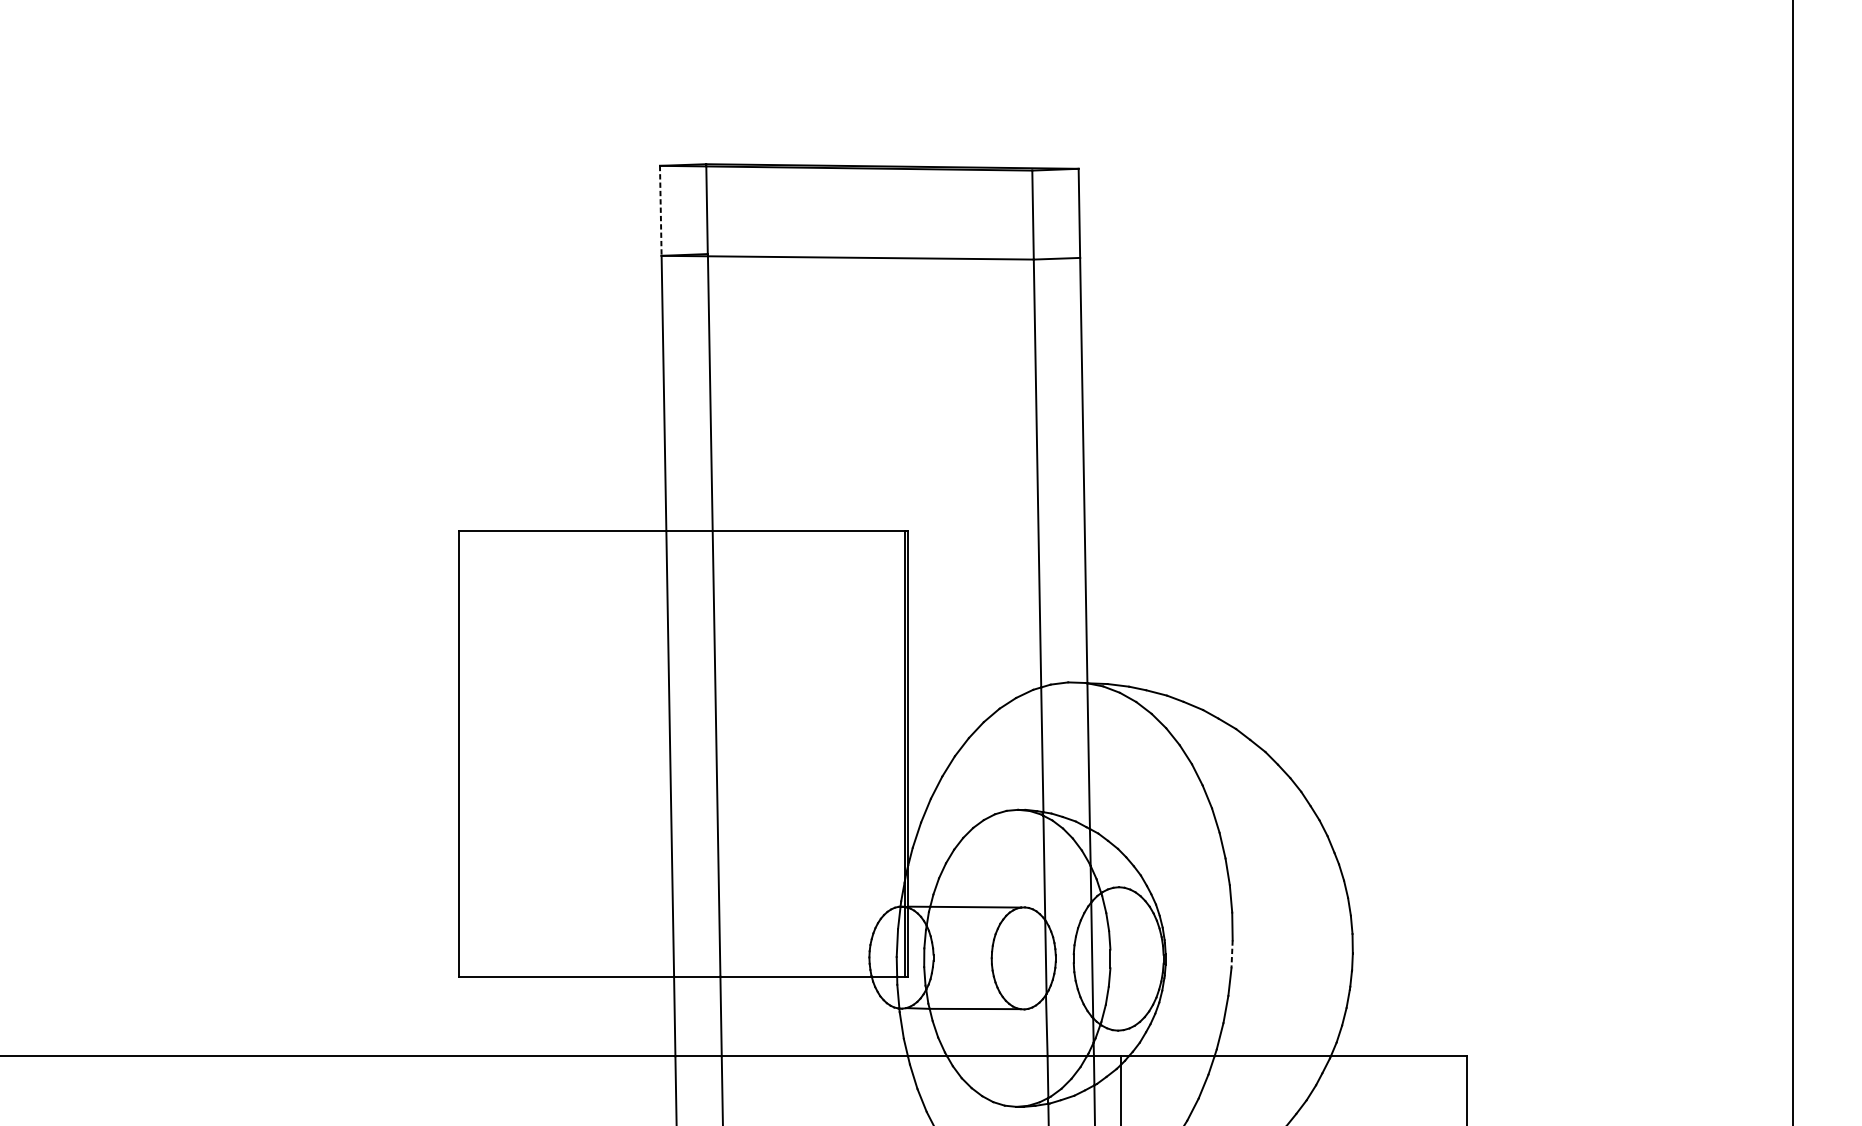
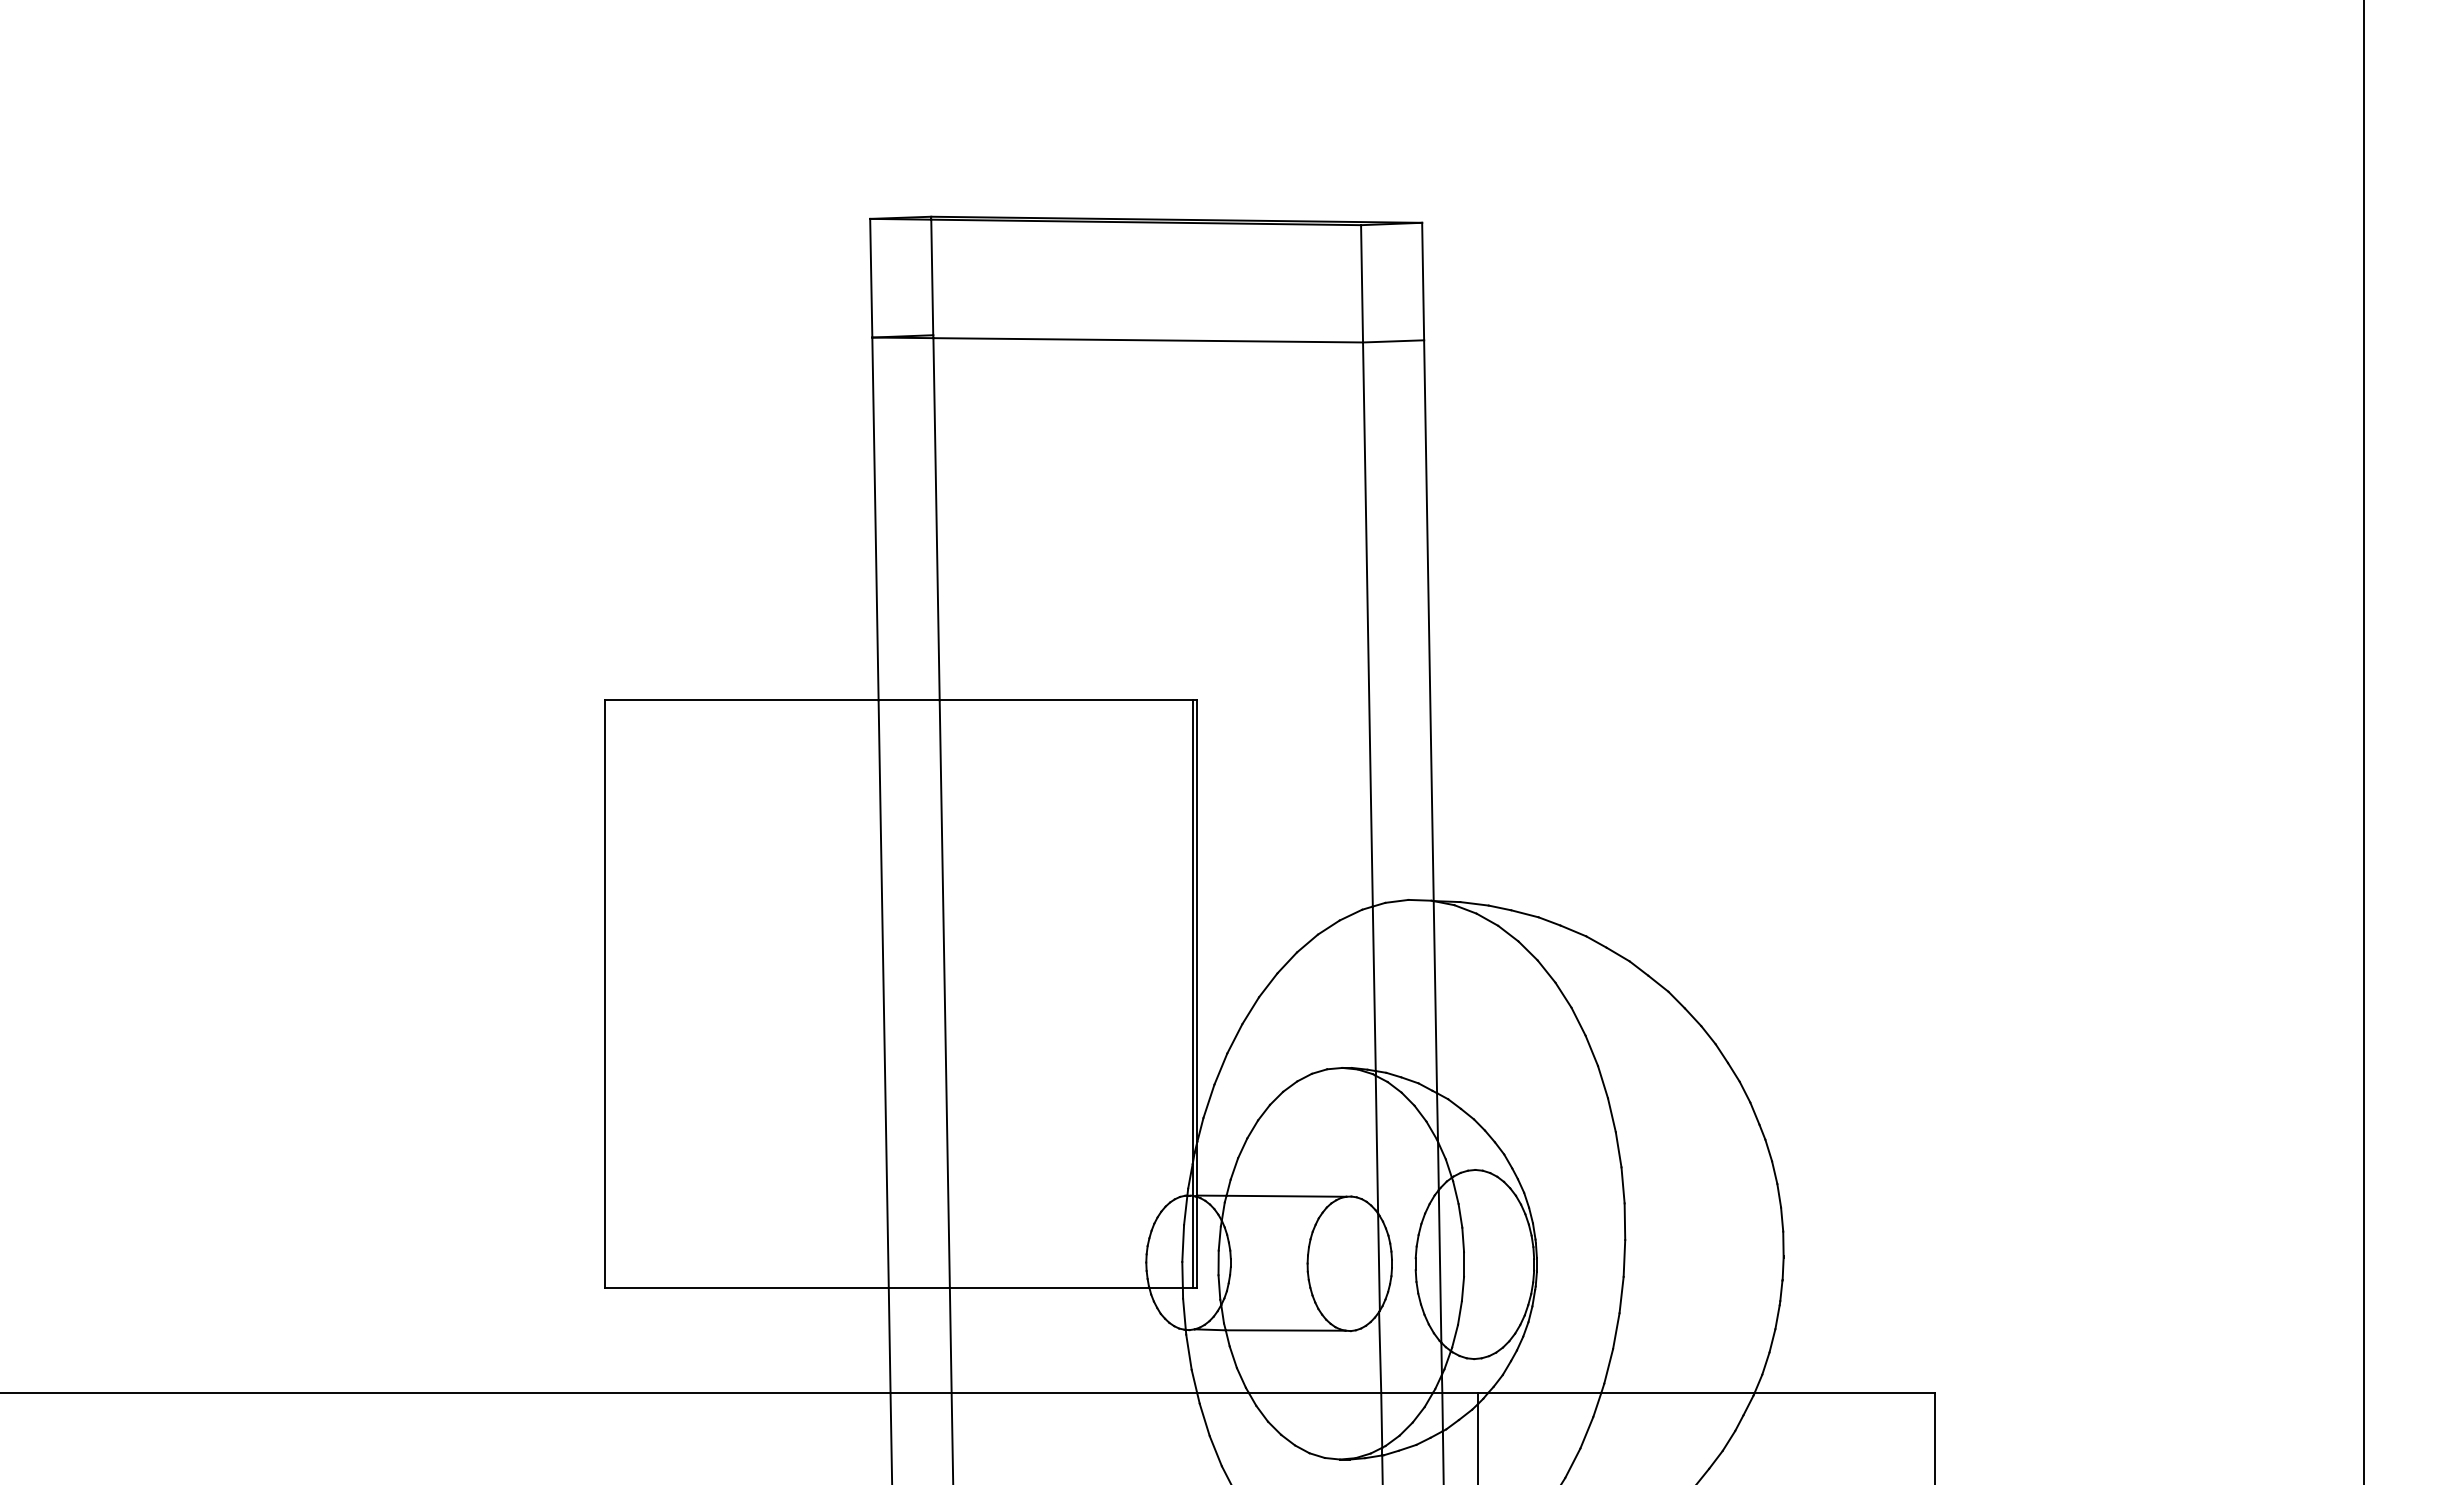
line: (660, 211) -> (871, 278), dashed -> solid
line: (1232, 954) -> (1624, 1258), dashed -> solid

